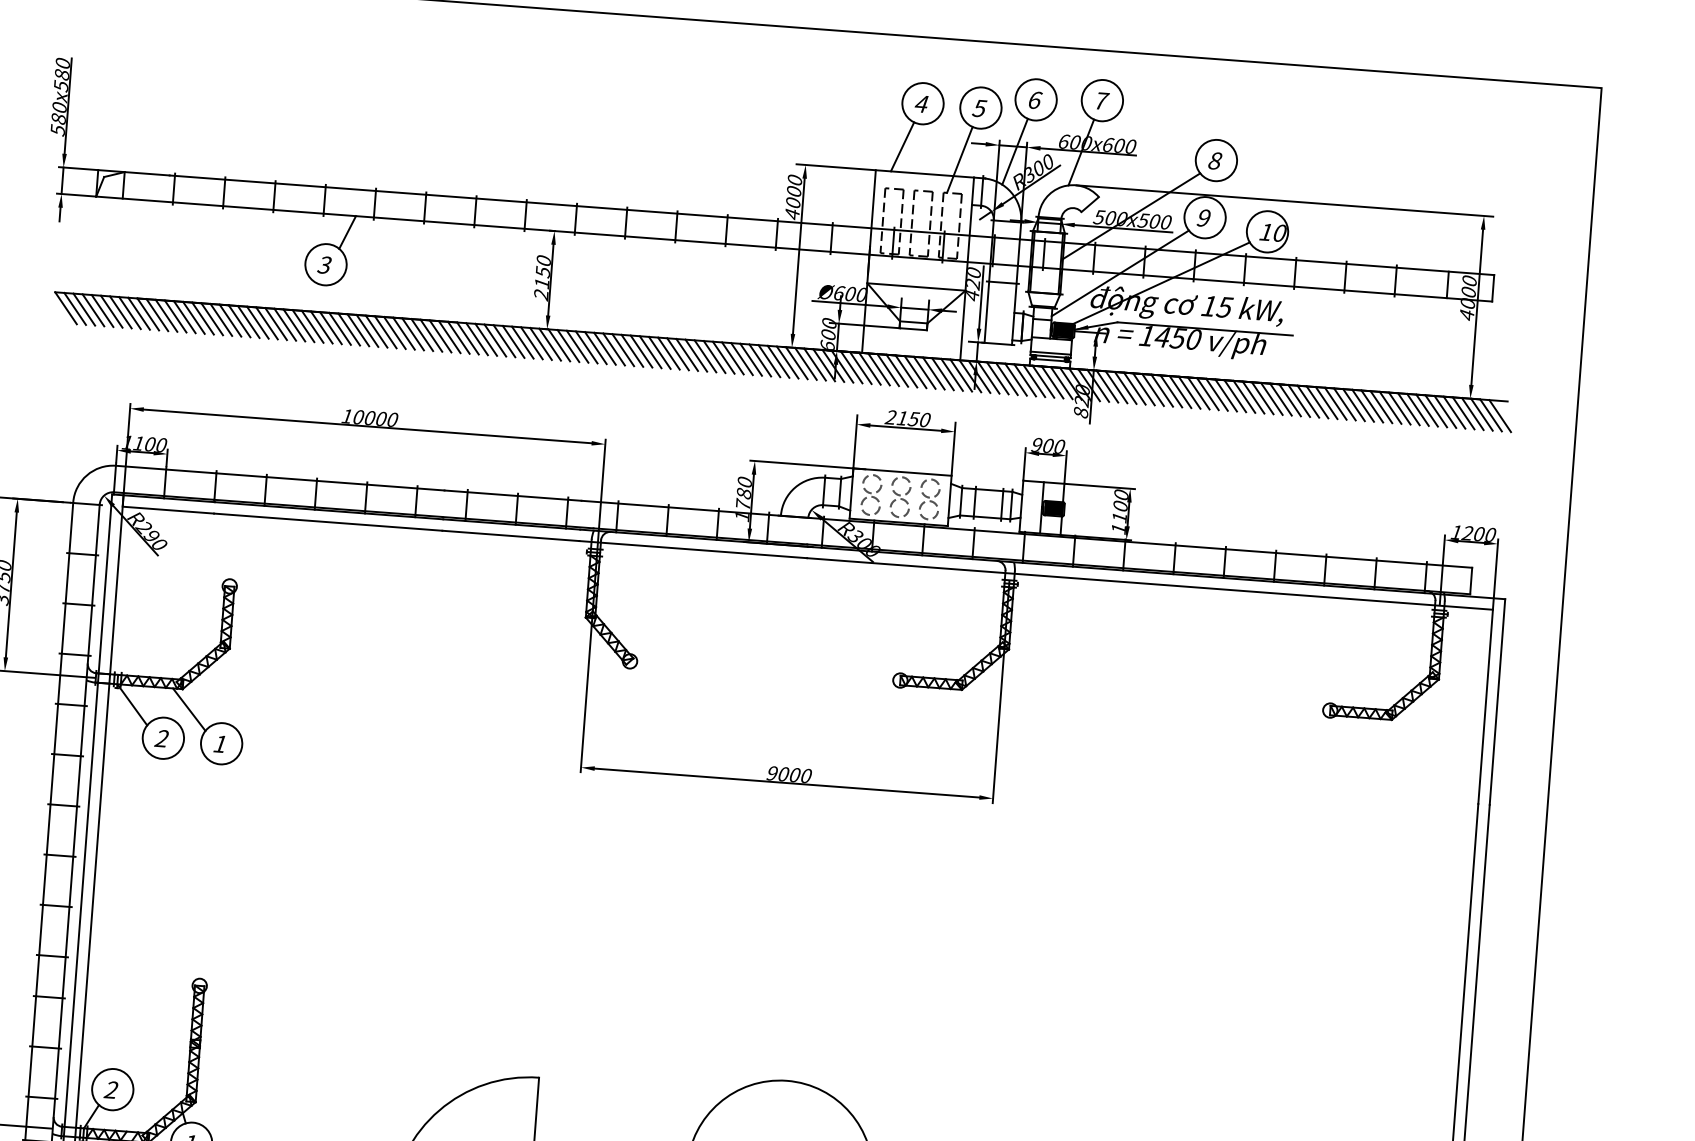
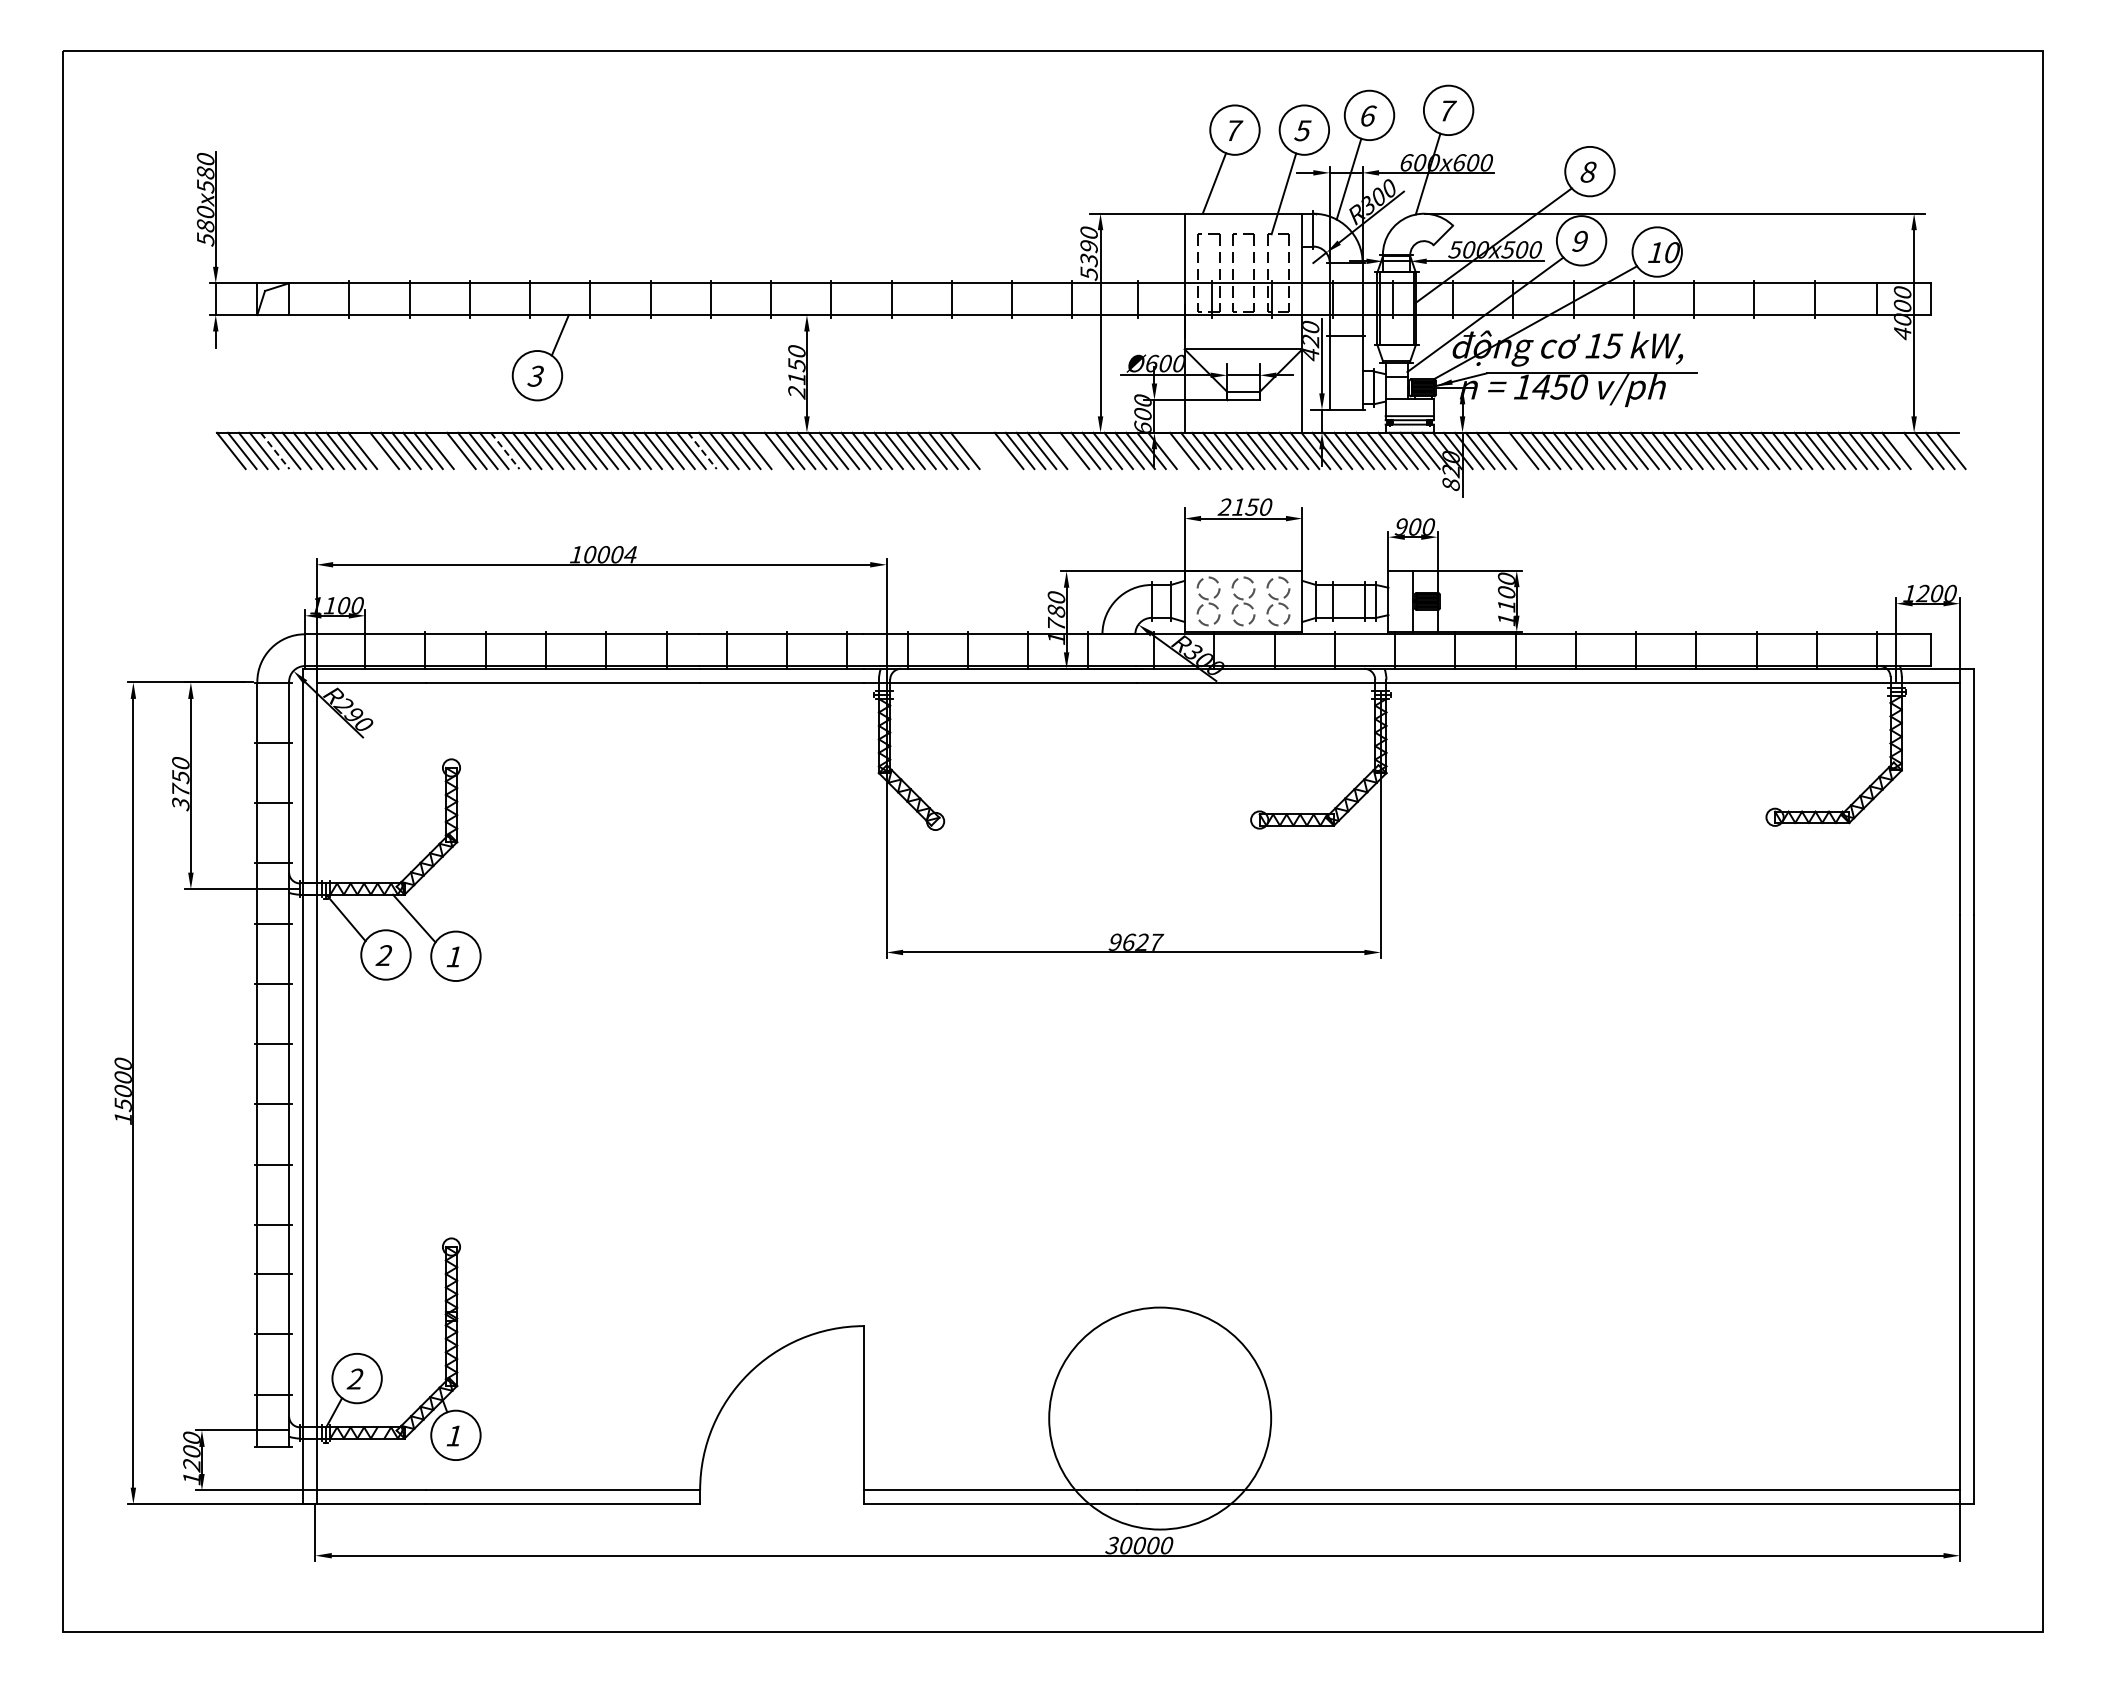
text: (922, 103) -> (1234, 130), 4 -> 7
text: (792, 203) -> (1088, 260), 4000 -> 5390
line: (102, 311) -> (275, 451), solid -> dashed
line: (184, 316) -> (373, 450), removed
line: (248, 321) -> (450, 450), removed
line: (294, 325) -> (505, 451), solid -> dashed
line: (458, 338) -> (702, 451), solid -> dashed
line: (513, 341) -> (767, 450), removed
line: (686, 354) -> (975, 450), removed
line: (695, 355) -> (986, 450), removed
line: (704, 355) -> (997, 450), removed
line: (759, 360) -> (1063, 450), removed
line: (851, 366) -> (1173, 450), removed
line: (1134, 388) -> (1512, 450), removed
line: (1463, 413) -> (1907, 450), removed
text: (392, 419) -> (630, 554), 10000 -> 10004
text: (795, 774) -> (1143, 941), 9000 -> 9627

